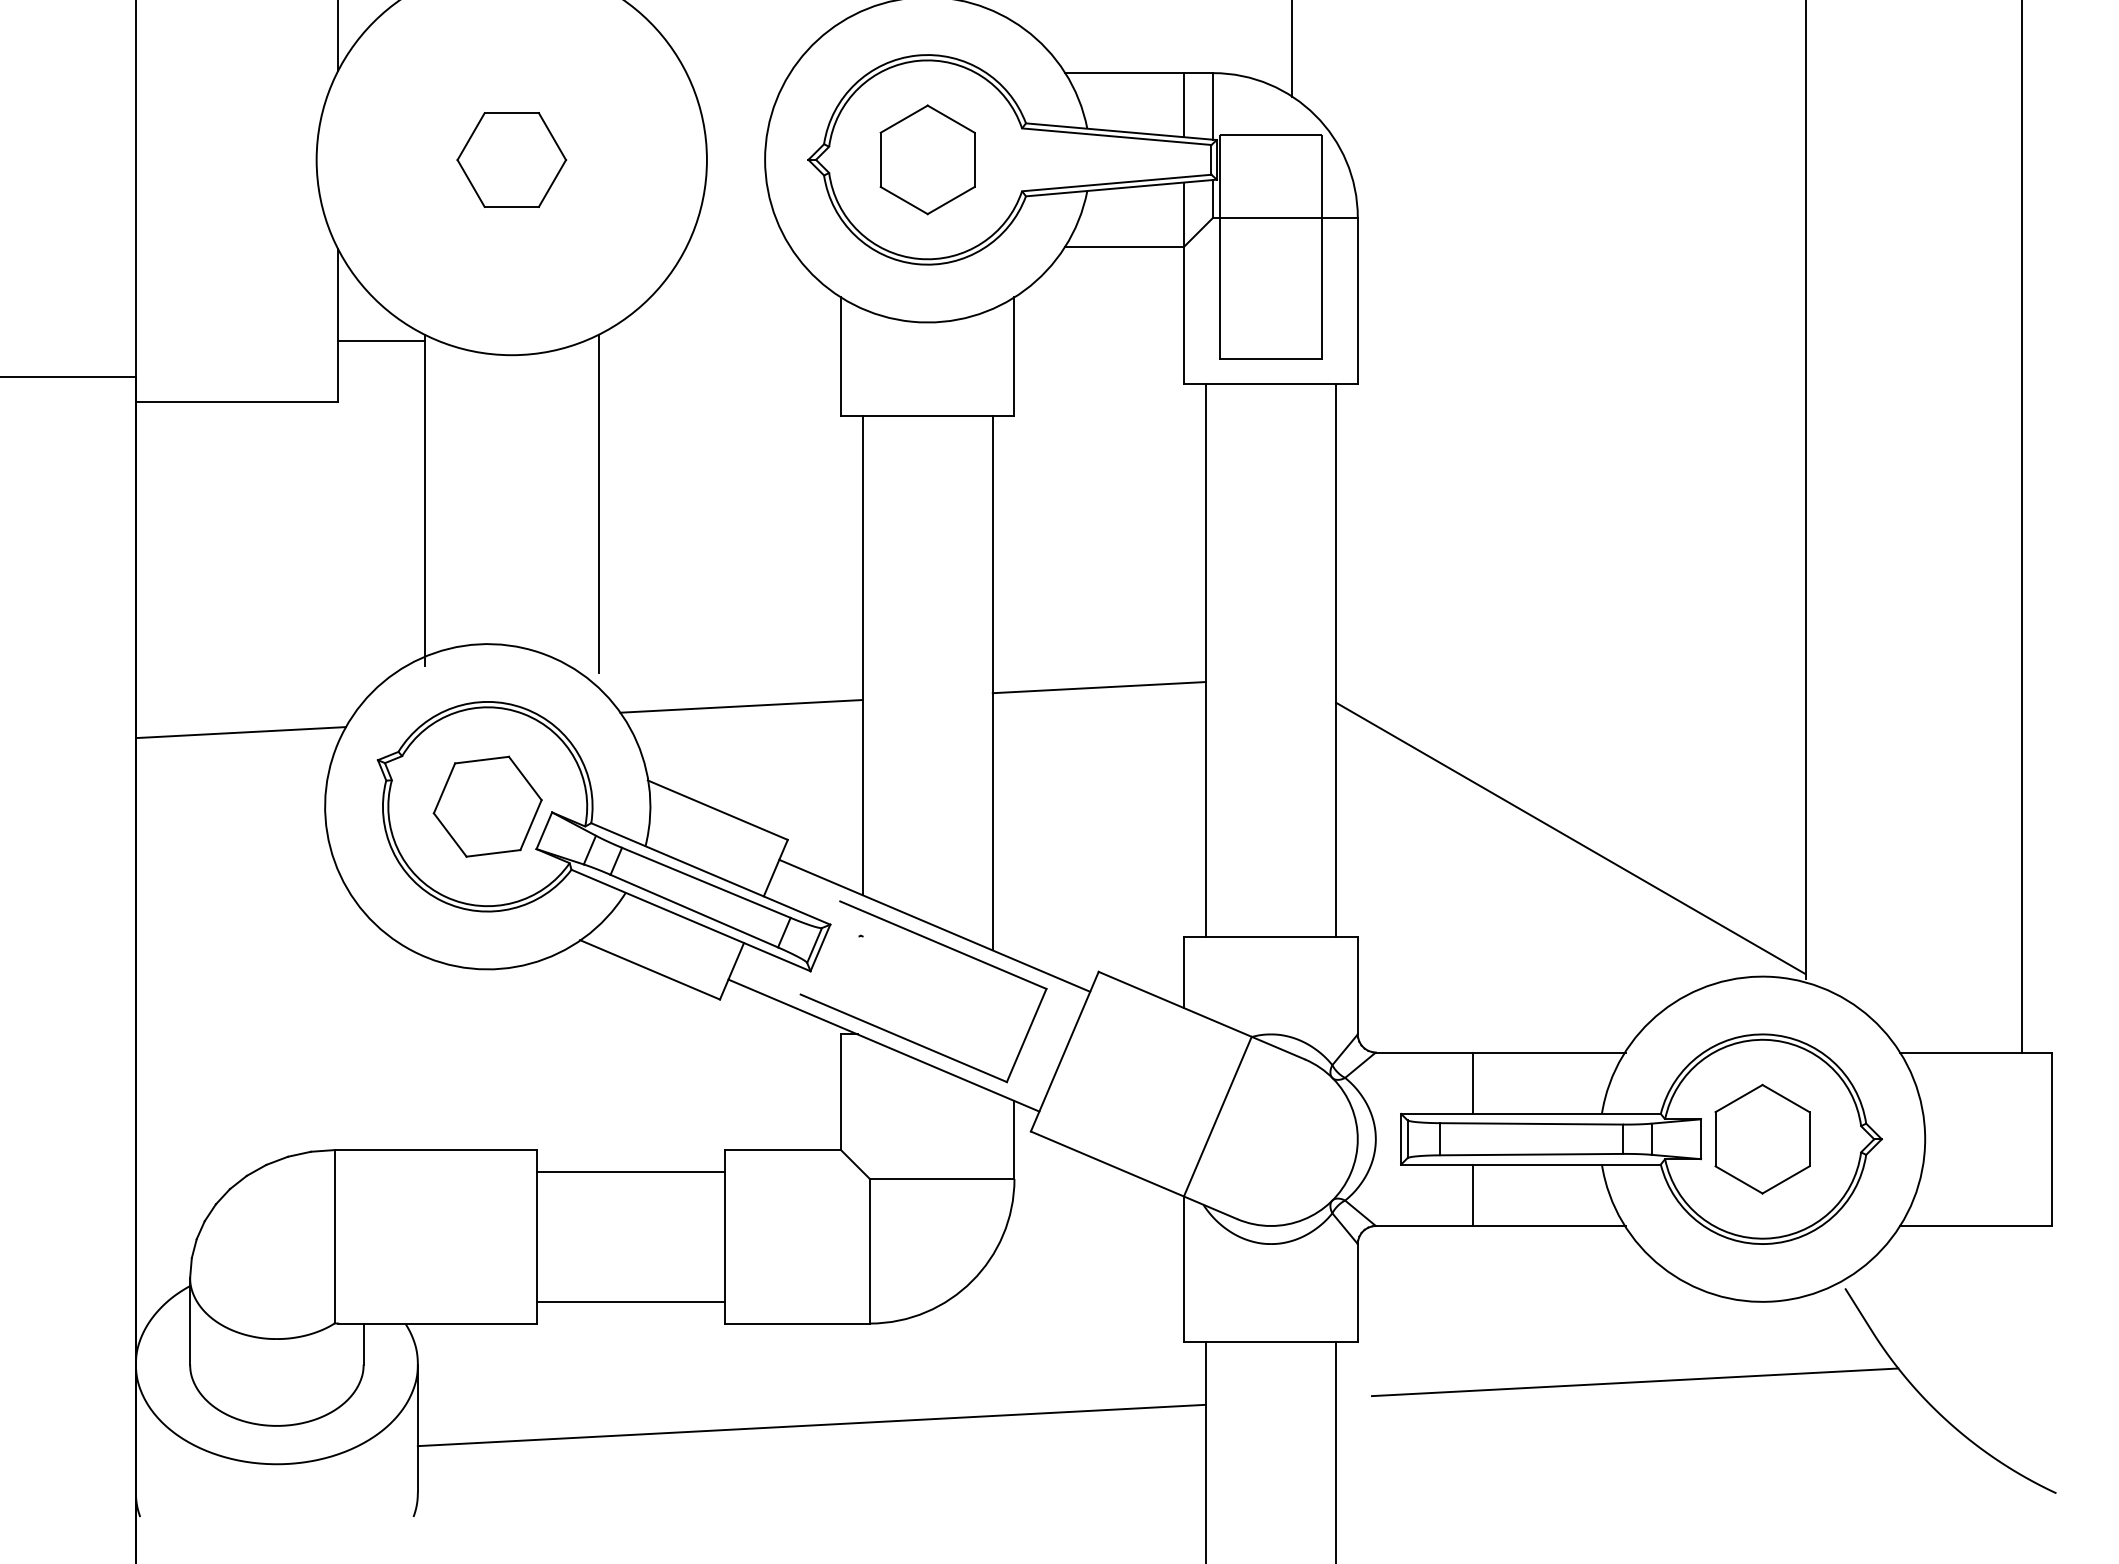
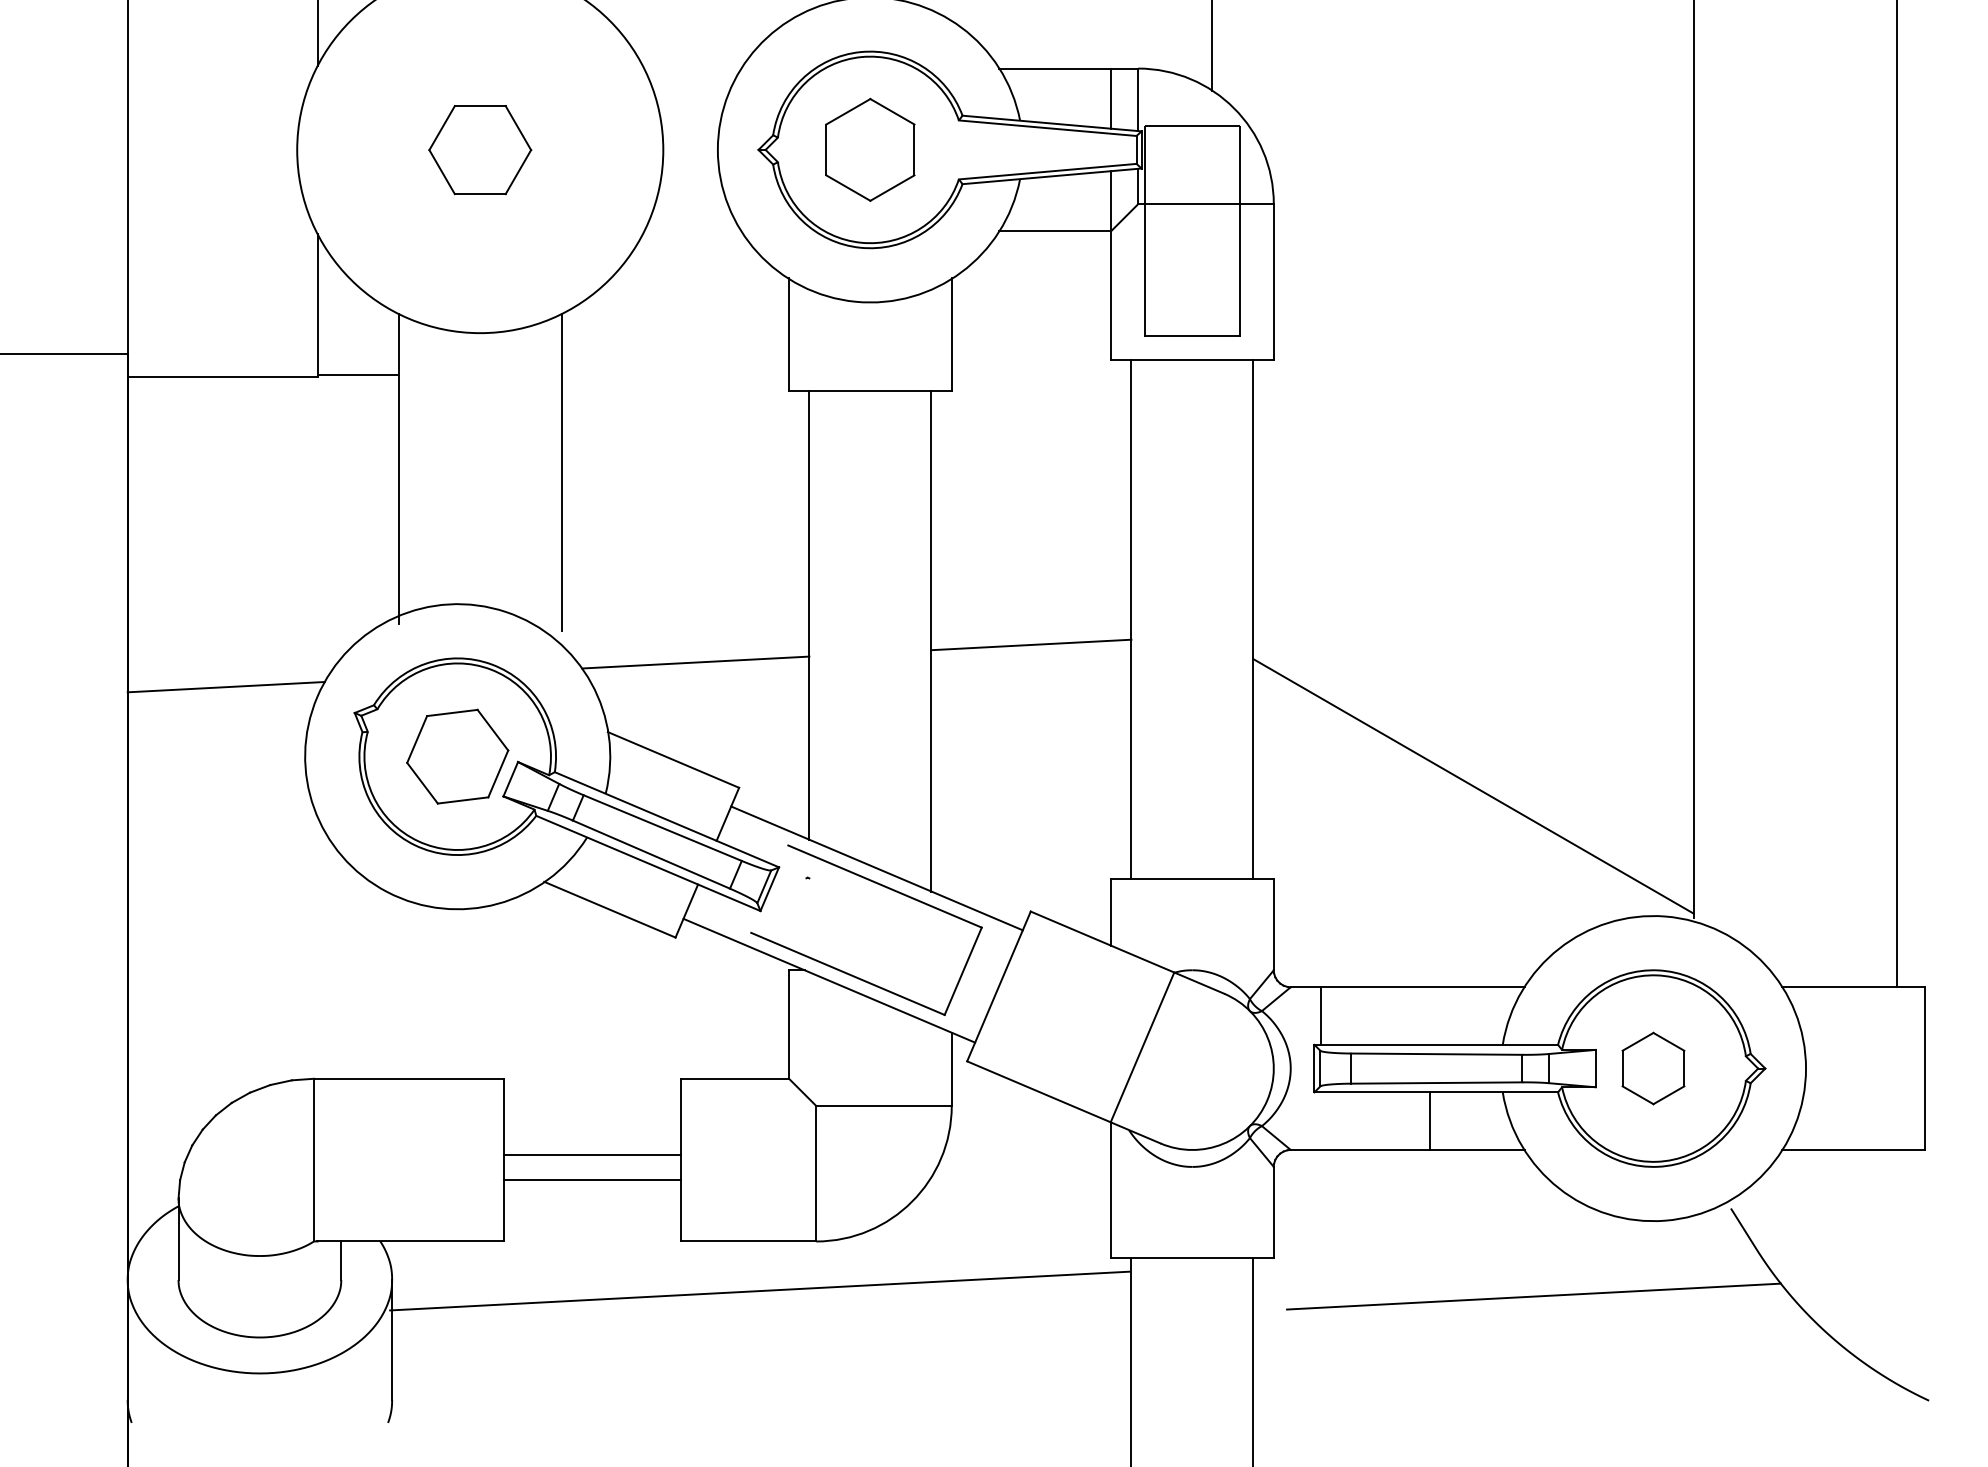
line: (380, 340) -> (357, 374), moved
line: (1473, 1082) -> (1321, 1015), moved
part: (1762, 1139) -> (1653, 1068), size x0.7
line: (631, 1172) -> (592, 1180), moved
line: (1473, 1194) -> (1430, 1120), moved
line: (631, 1302) -> (592, 1155), moved
line: (811, 1424) -> (759, 1290), moved

